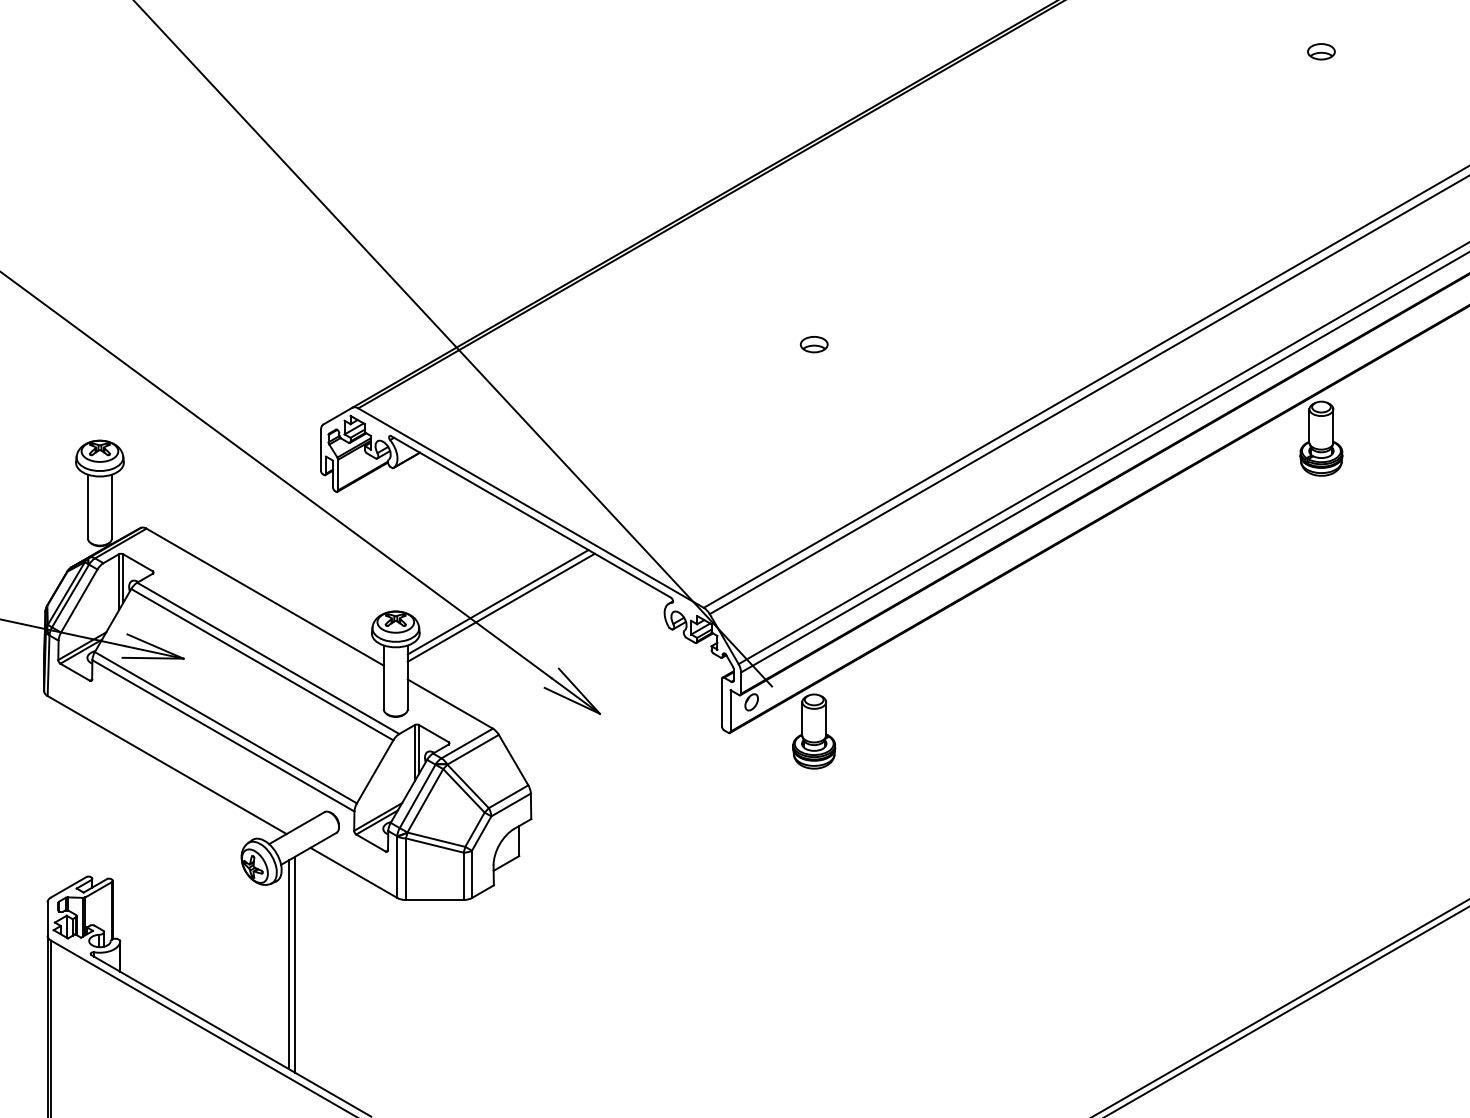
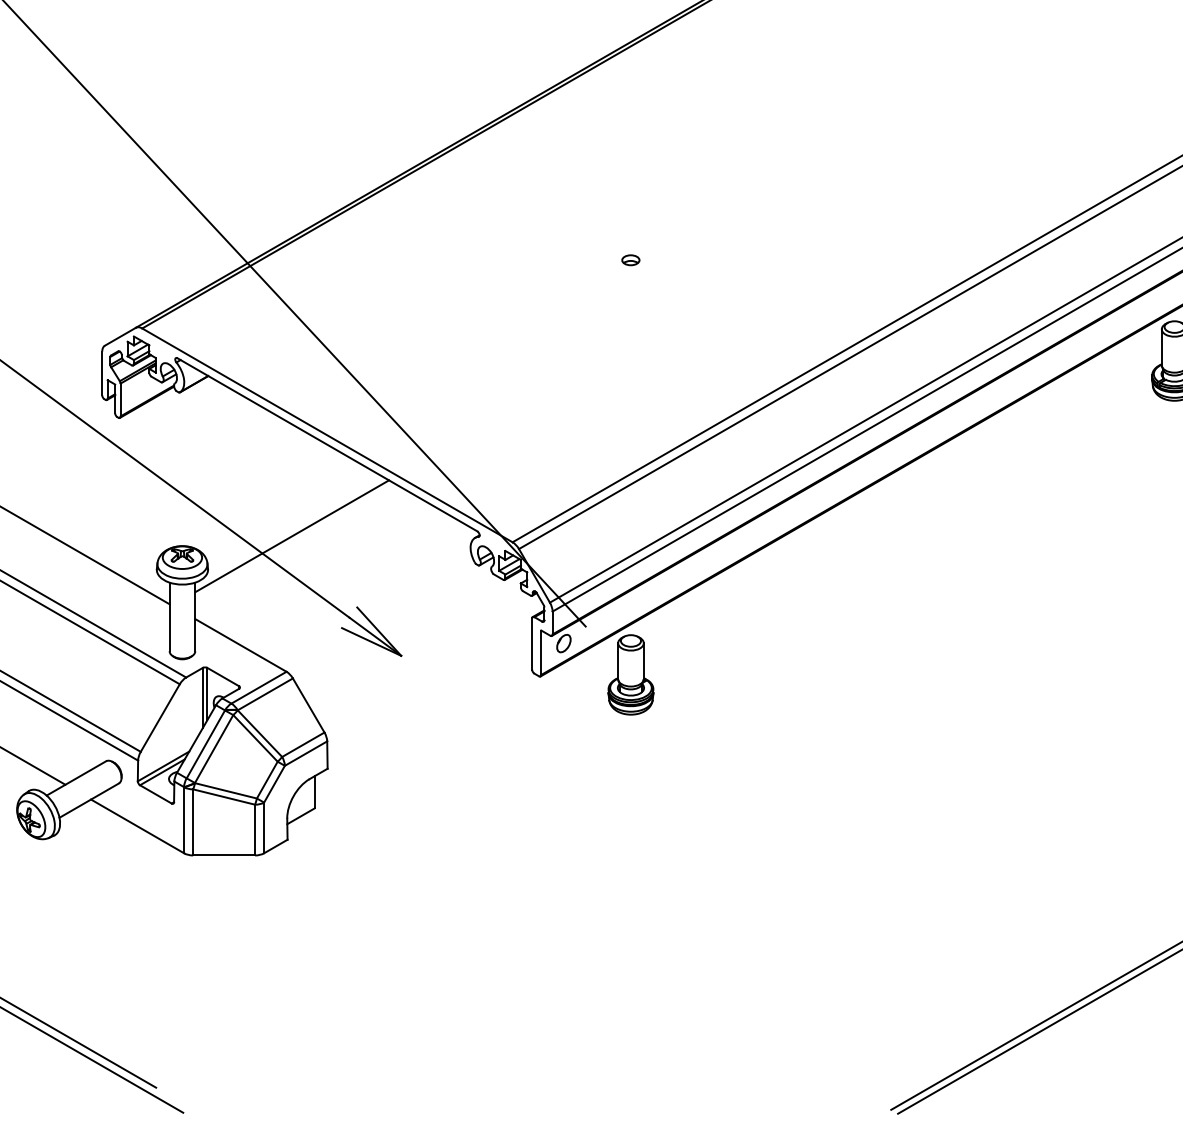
part: (813, 344) -> (630, 260), size x0.6
line: (500, 607) -> (294, 541), removed
line: (288, 964) -> (67, 924), removed
line: (295, 964) -> (74, 924), removed

